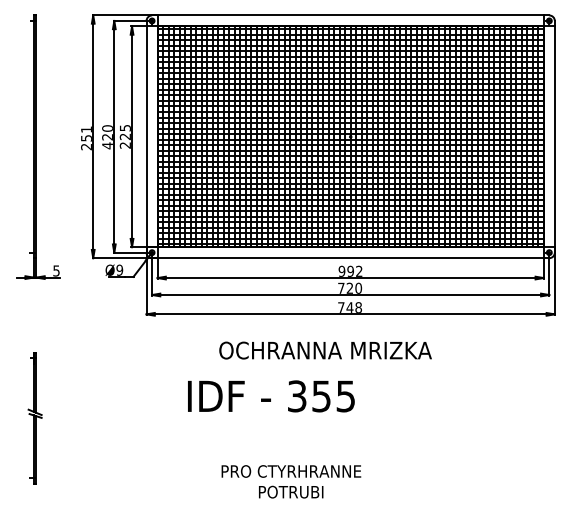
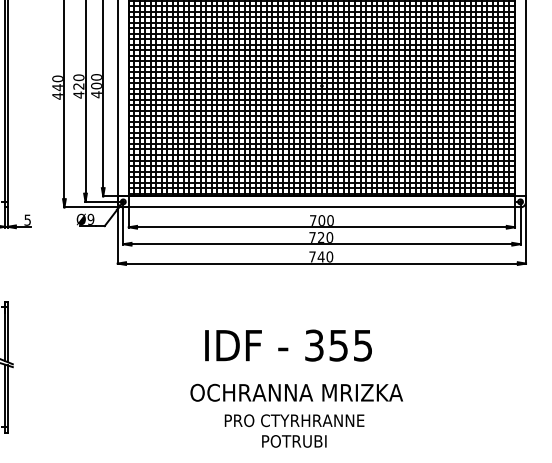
text: (124, 136) -> (95, 85), 225 -> 400
text: (86, 138) -> (57, 87), 251 -> 440
text: (350, 270) -> (321, 219), 992 -> 700
text: (358, 307) -> (329, 256), 748 -> 740
text: (325, 350) -> (296, 392), moved
text: (271, 396) -> (288, 345), moved
text: (291, 481) -> (294, 430), moved

